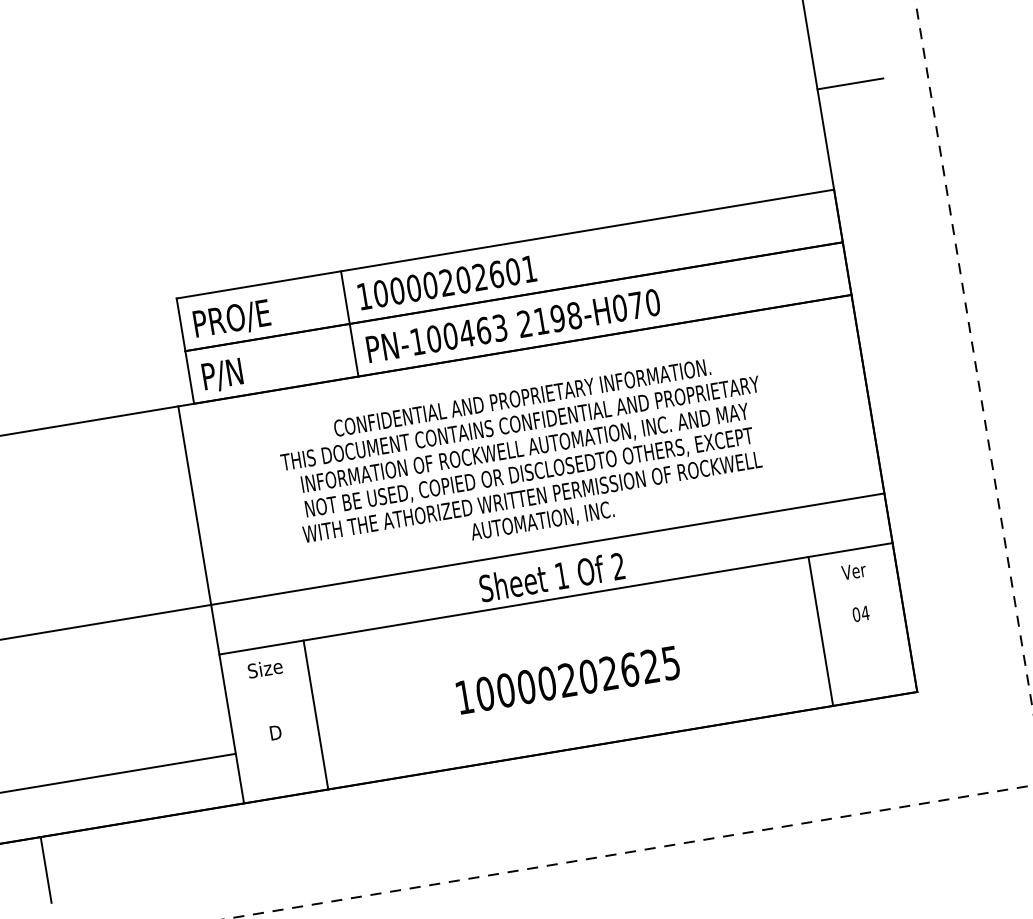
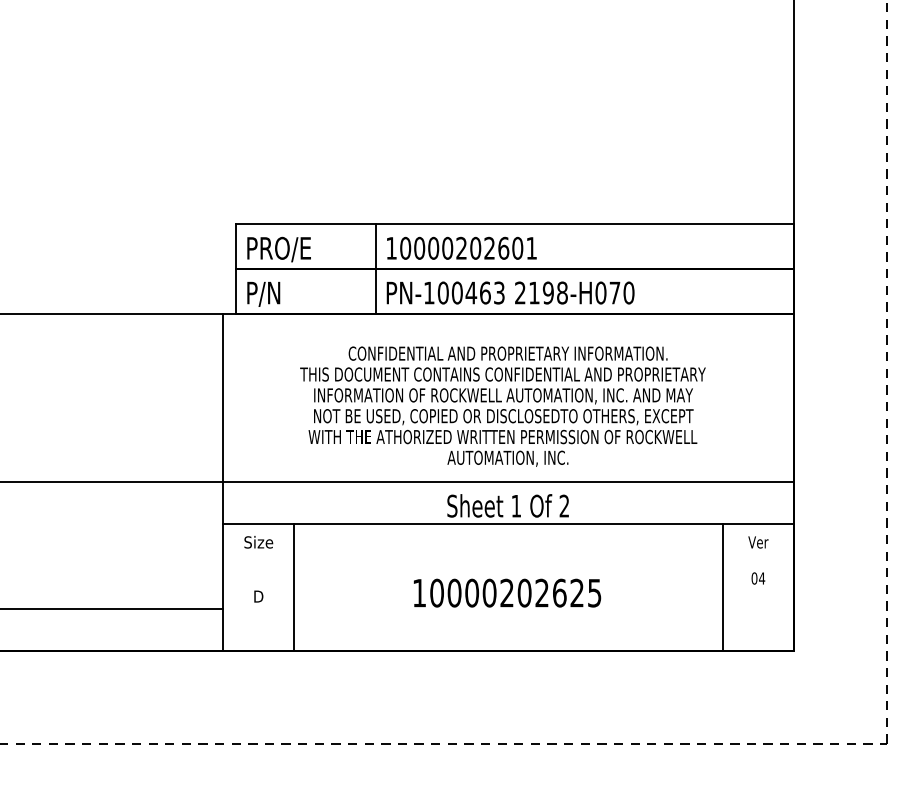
line: (849, 84) -> (821, 139), removed
line: (46, 869) -> (50, 678), removed

